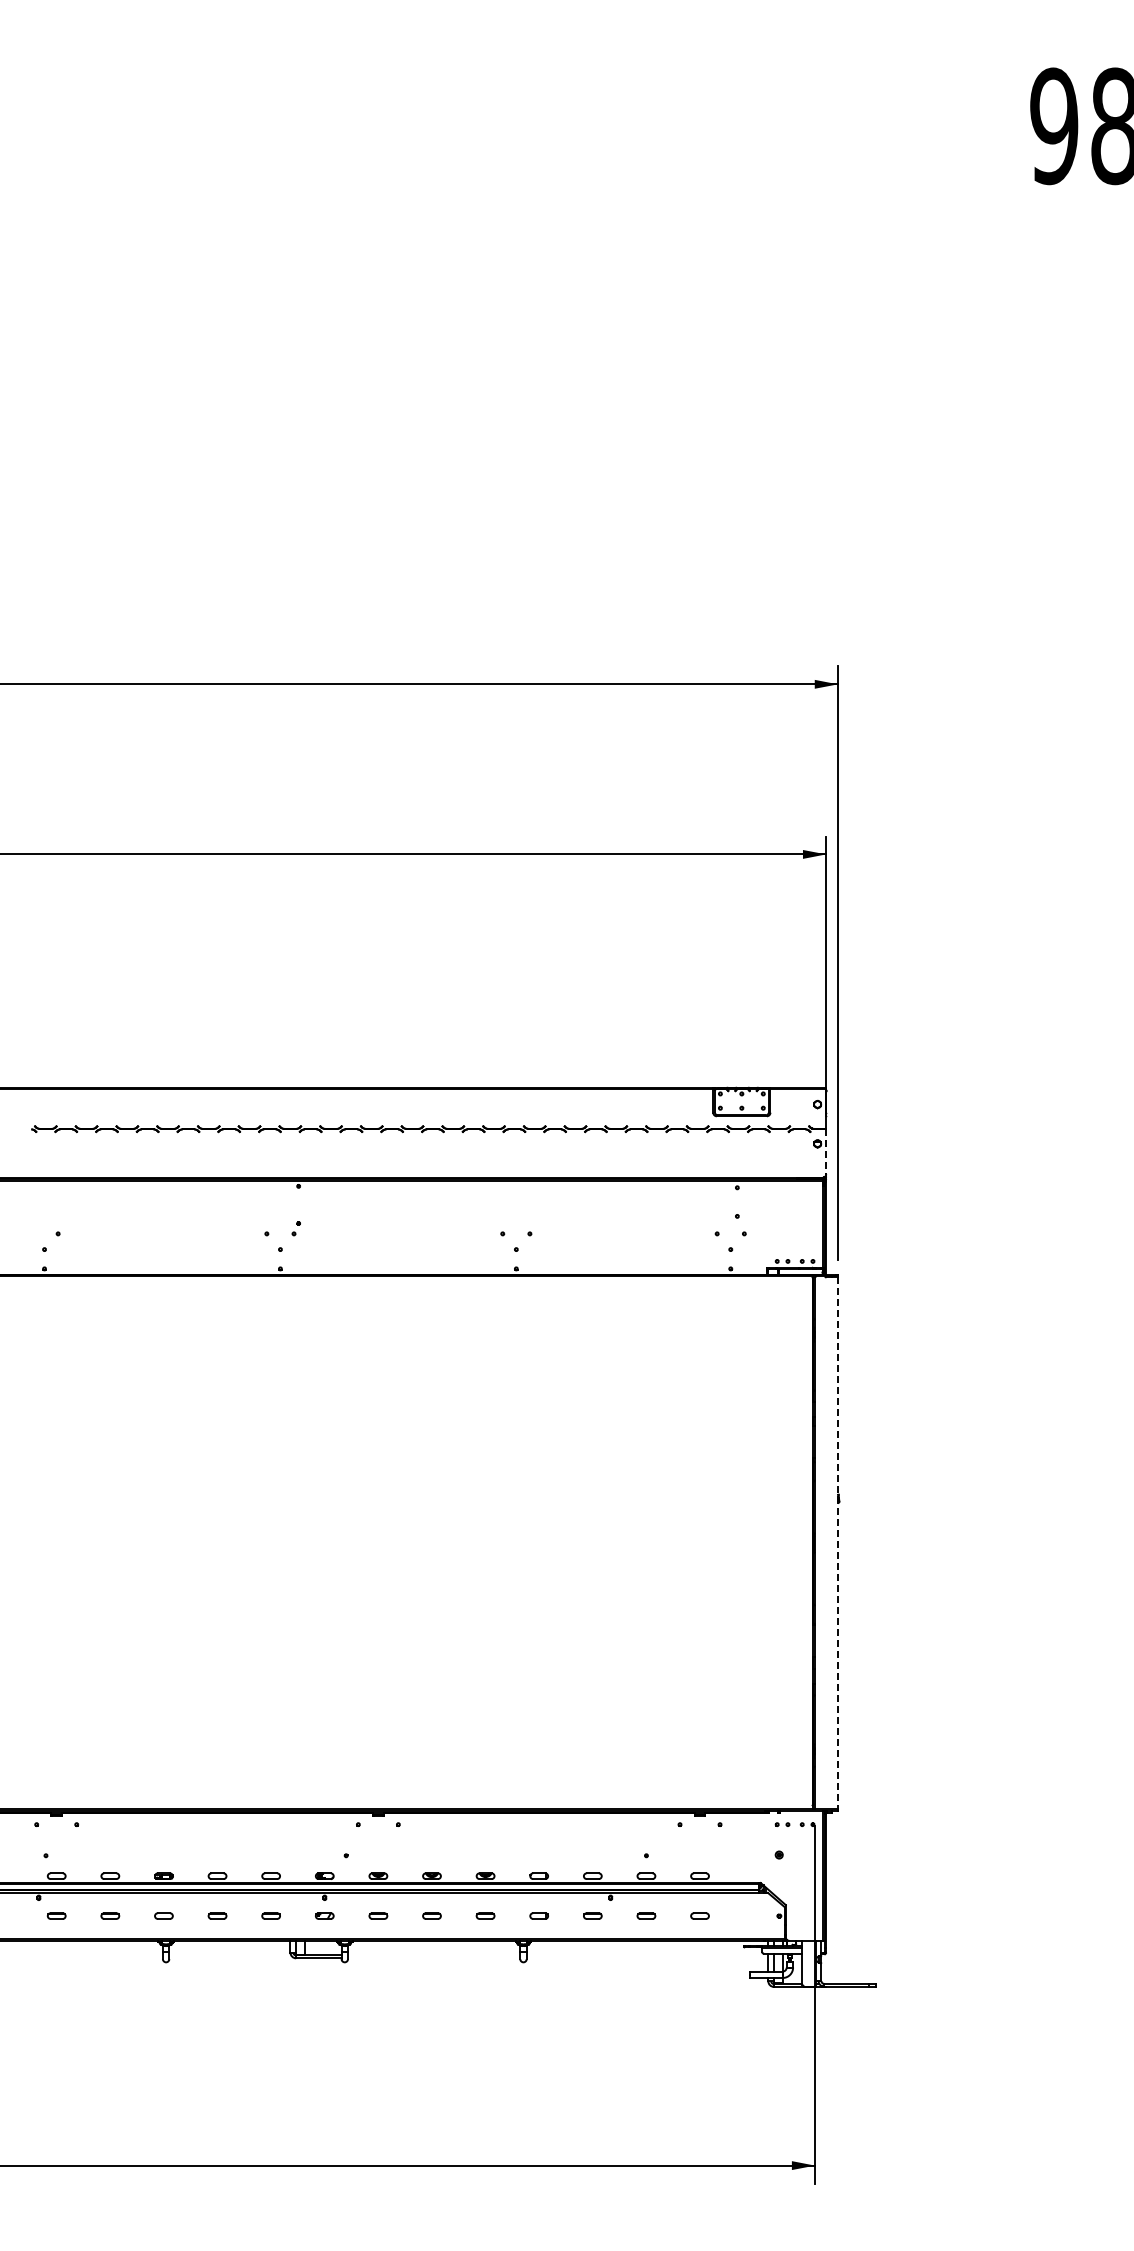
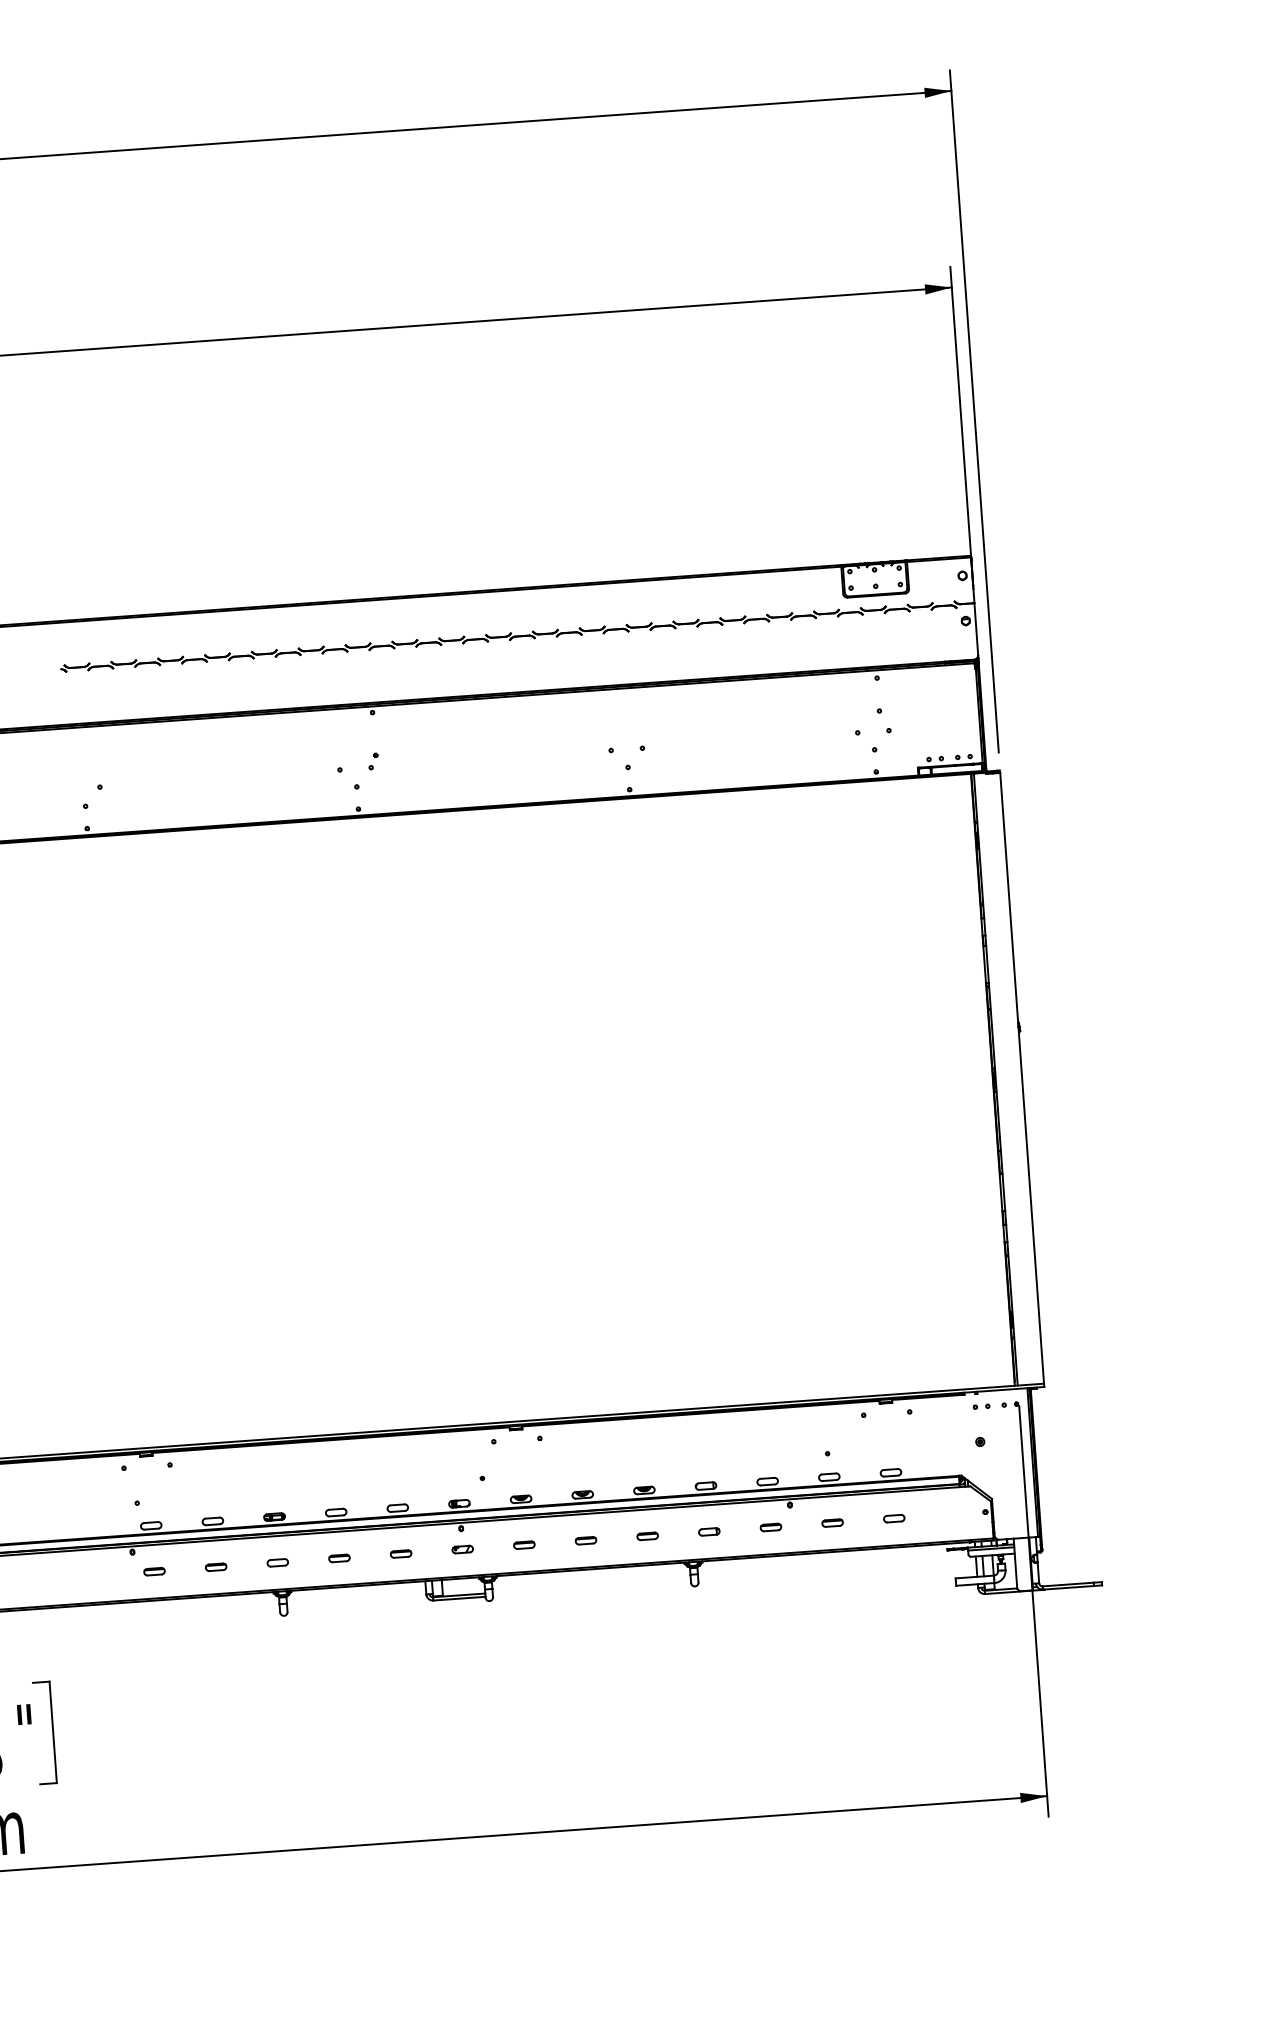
line: (826, 1151) -> (976, 629), dashed -> solid
line: (838, 1543) -> (1022, 1078), dashed -> solid

